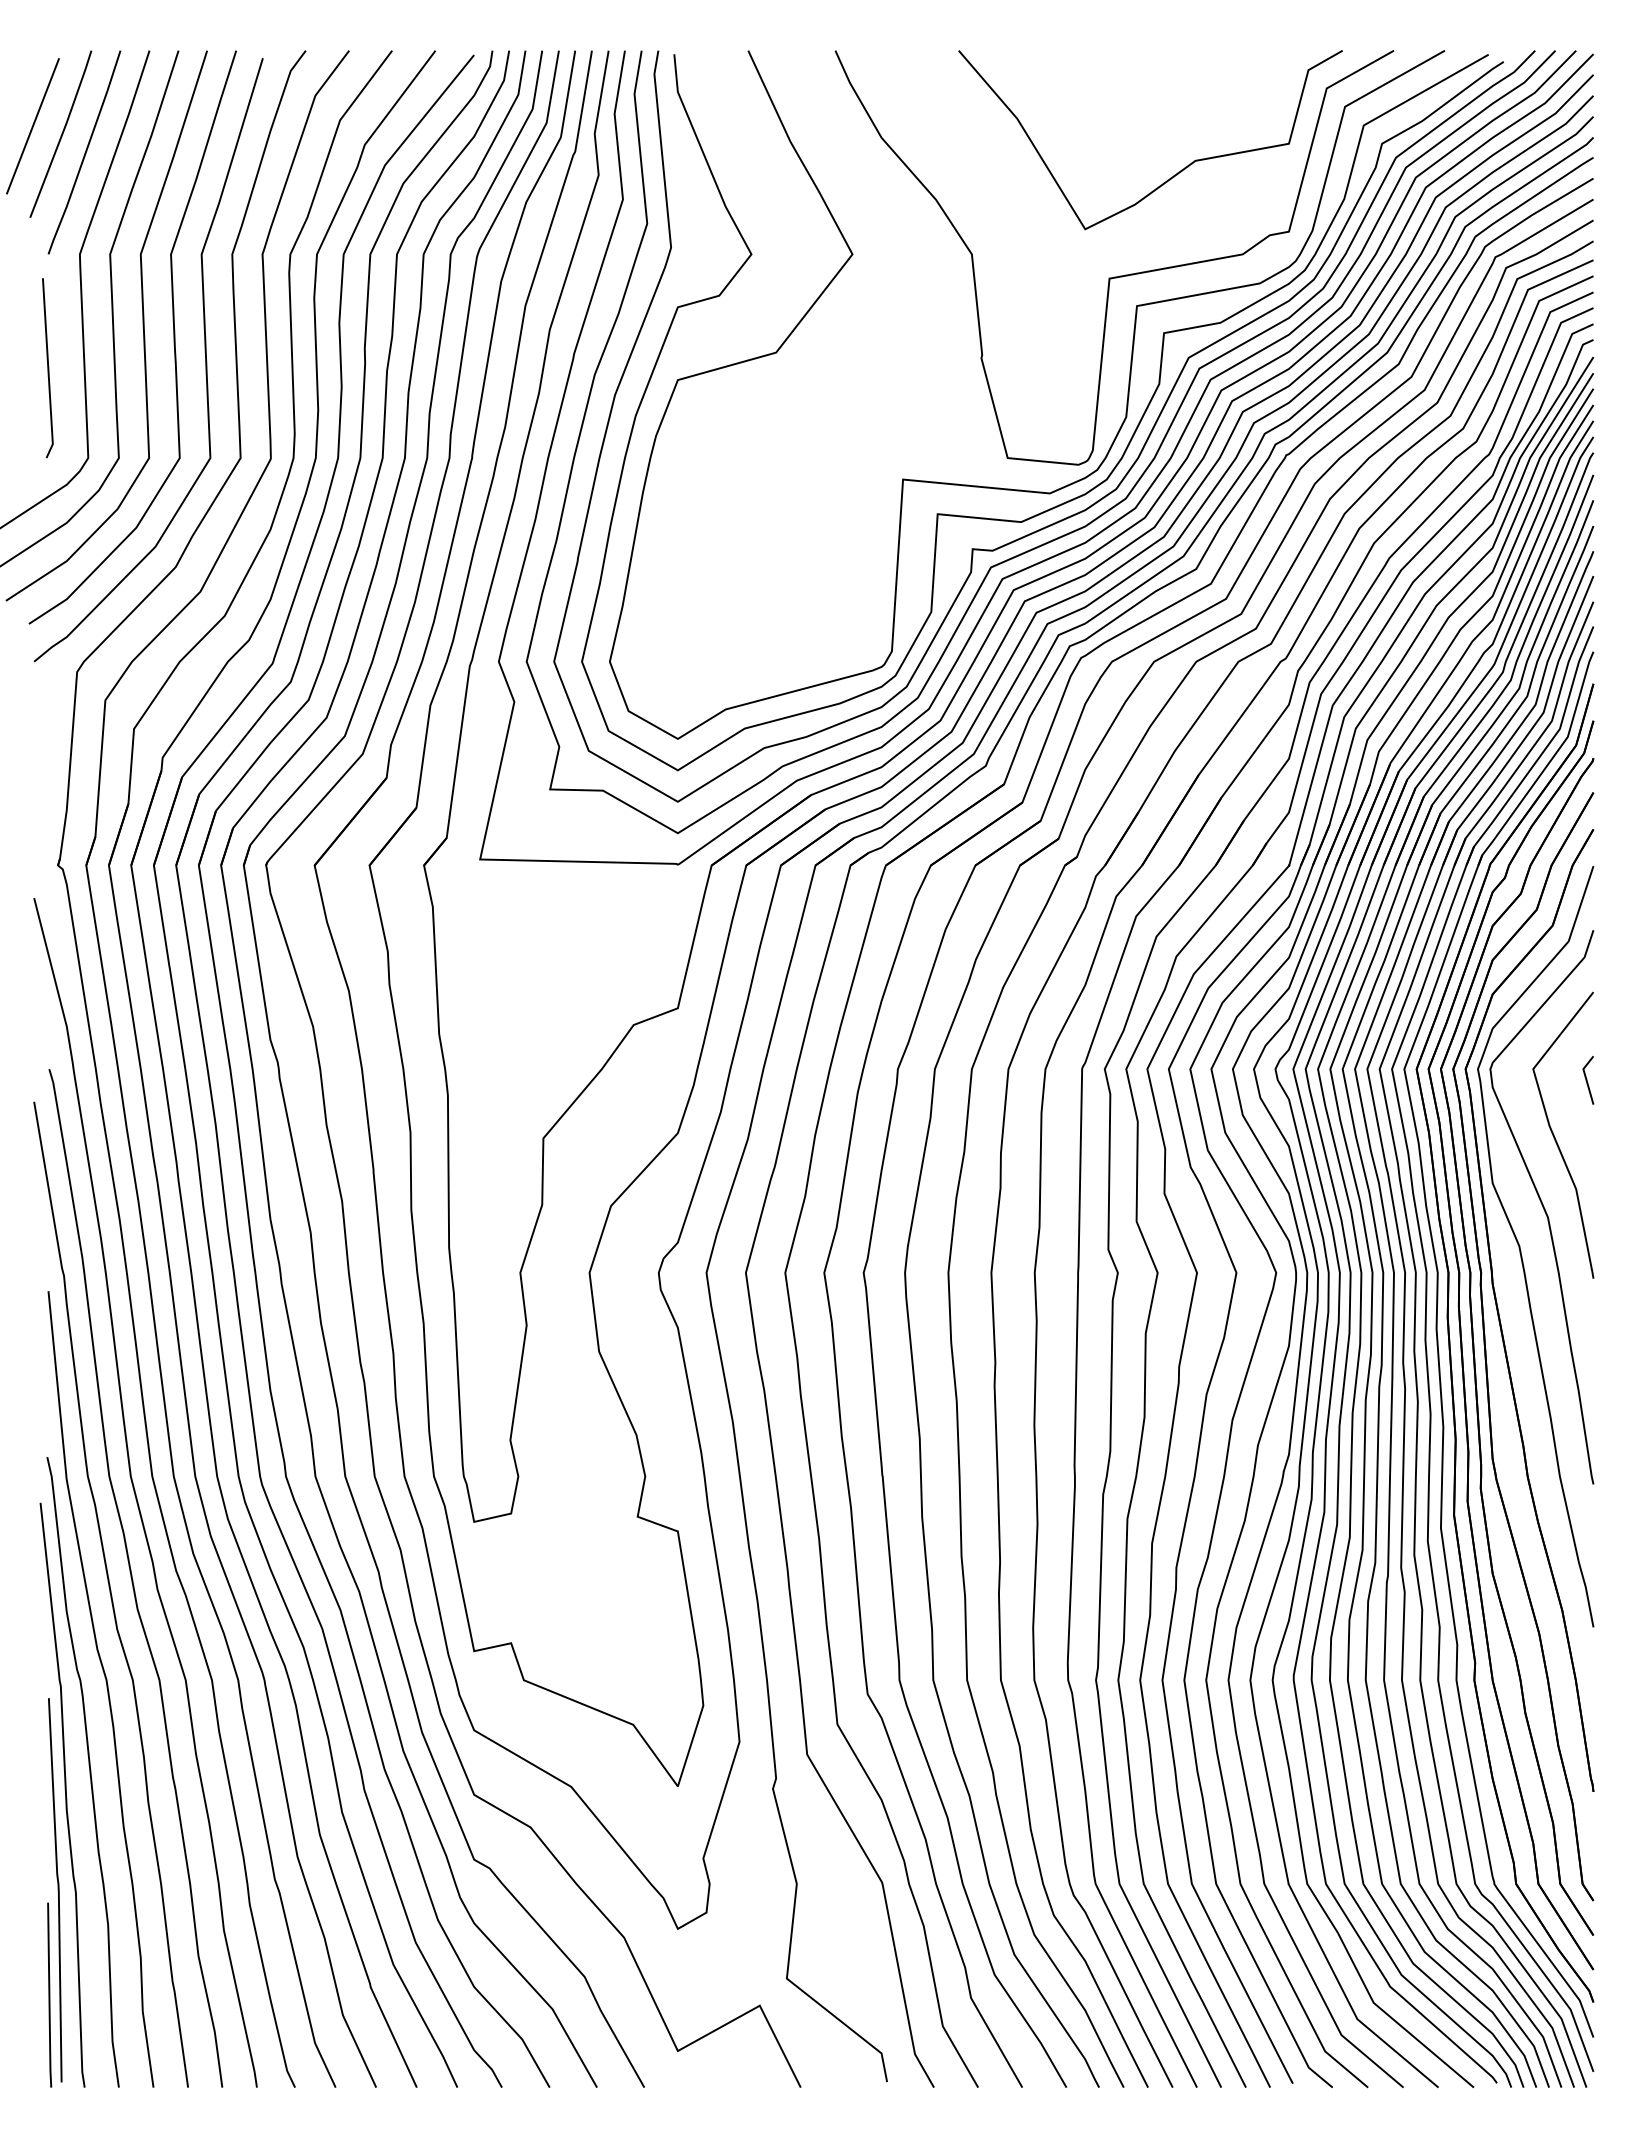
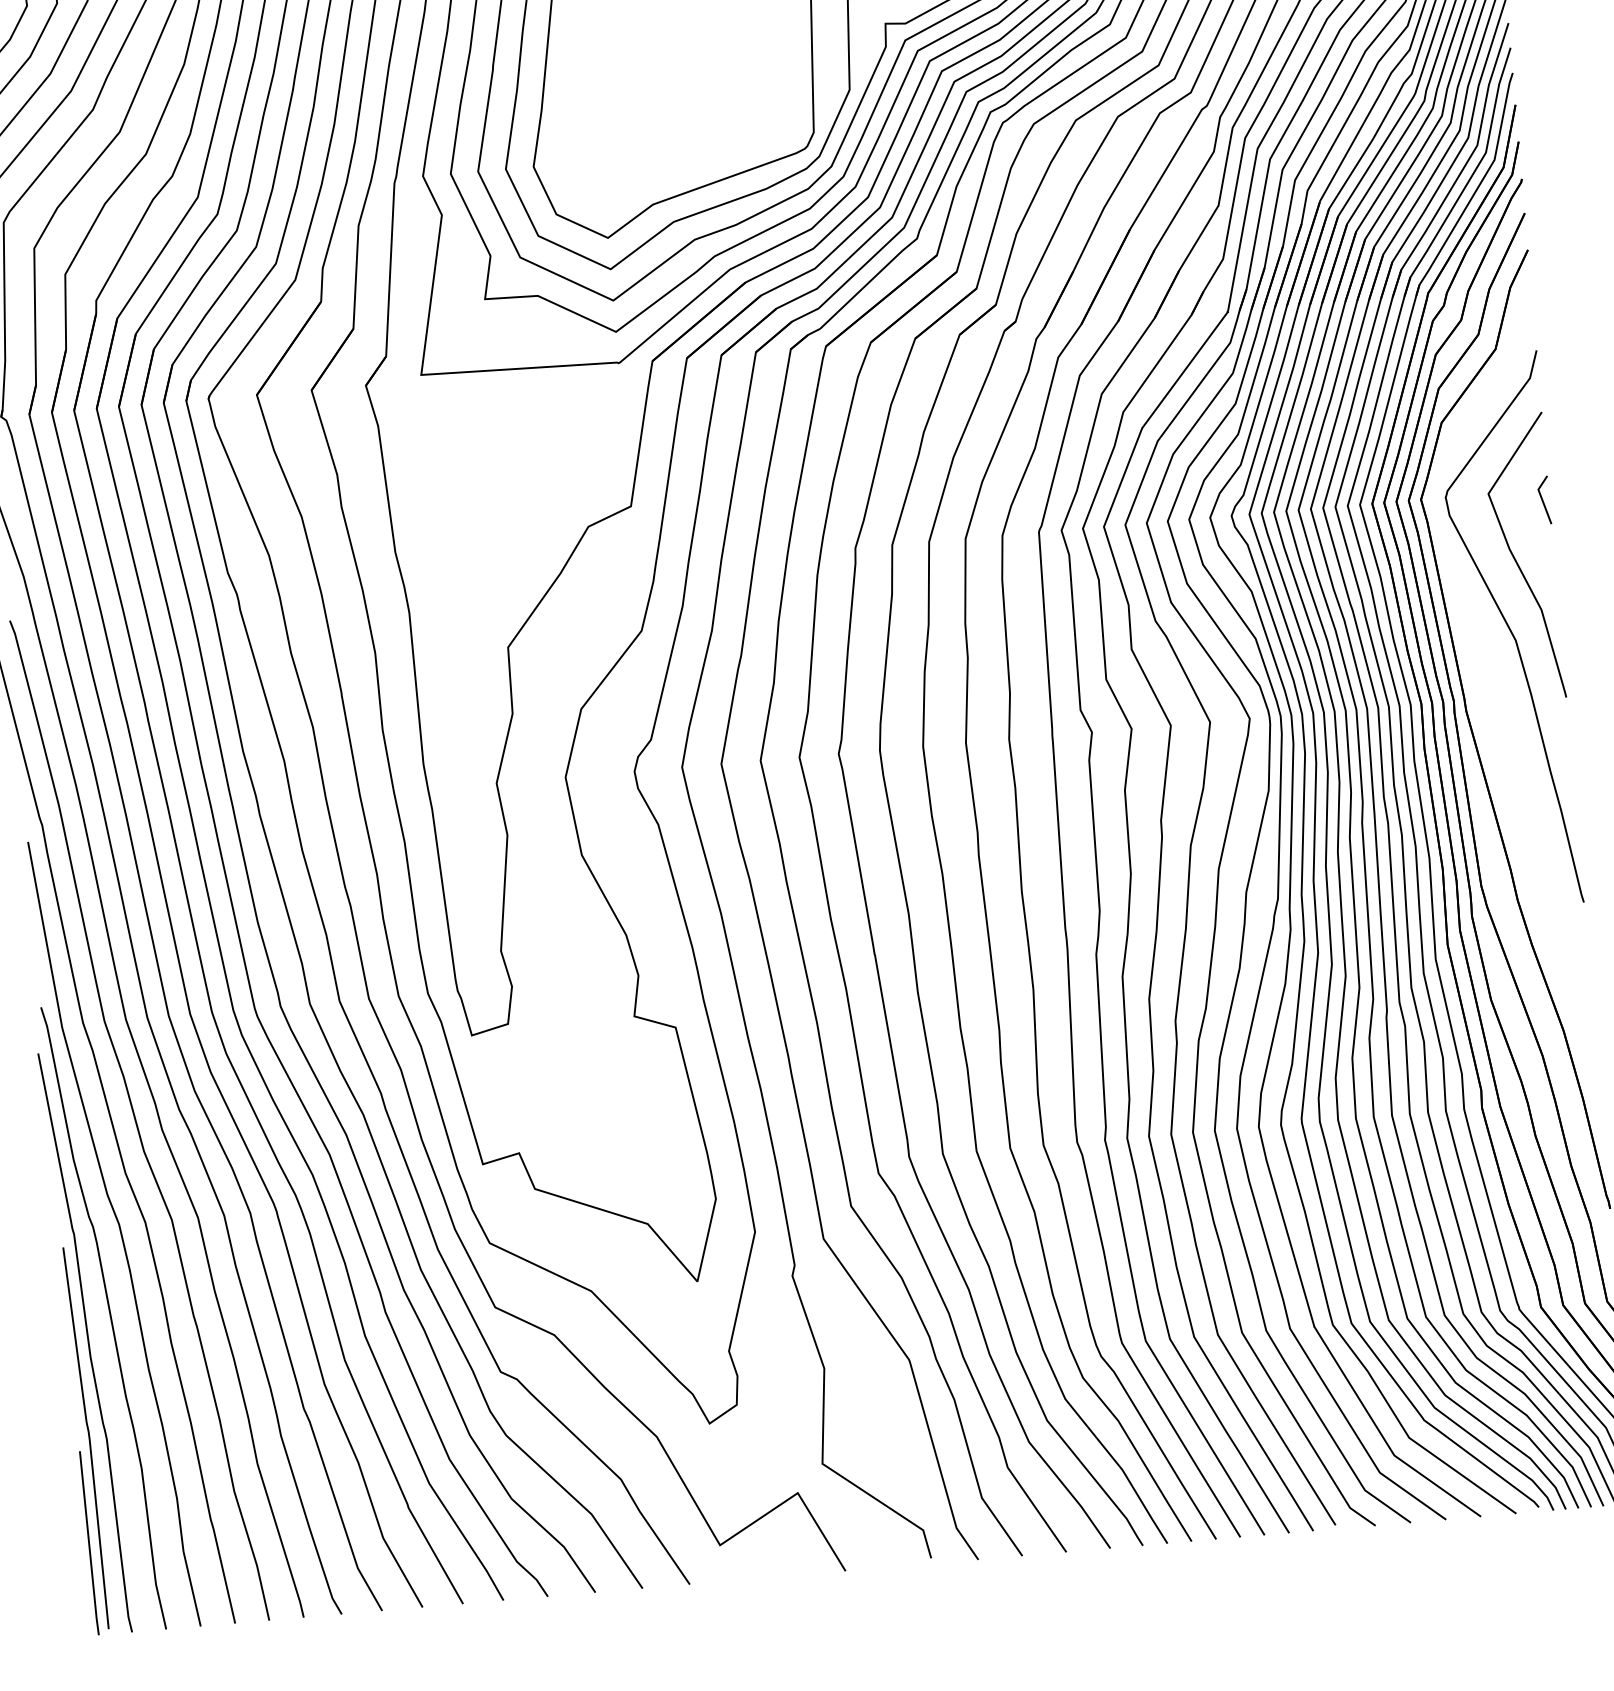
curve: (1521, 1250) -> (1492, 675), removed

